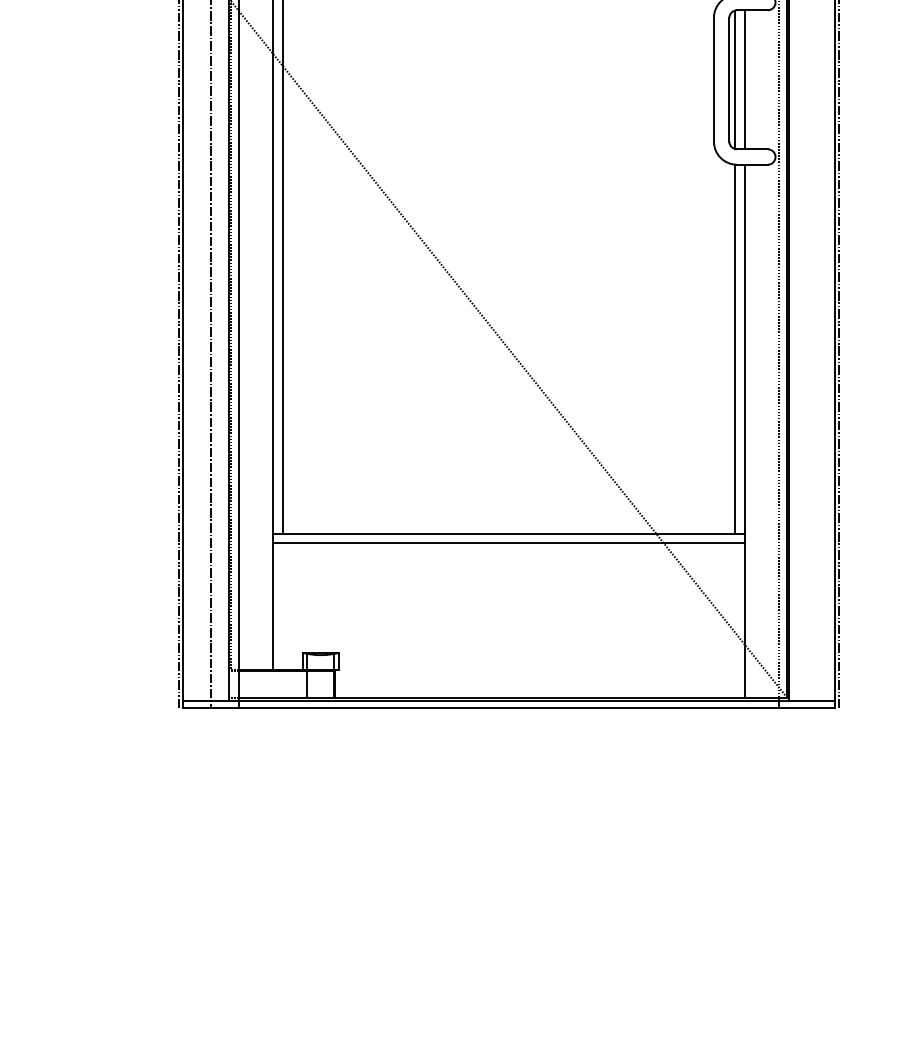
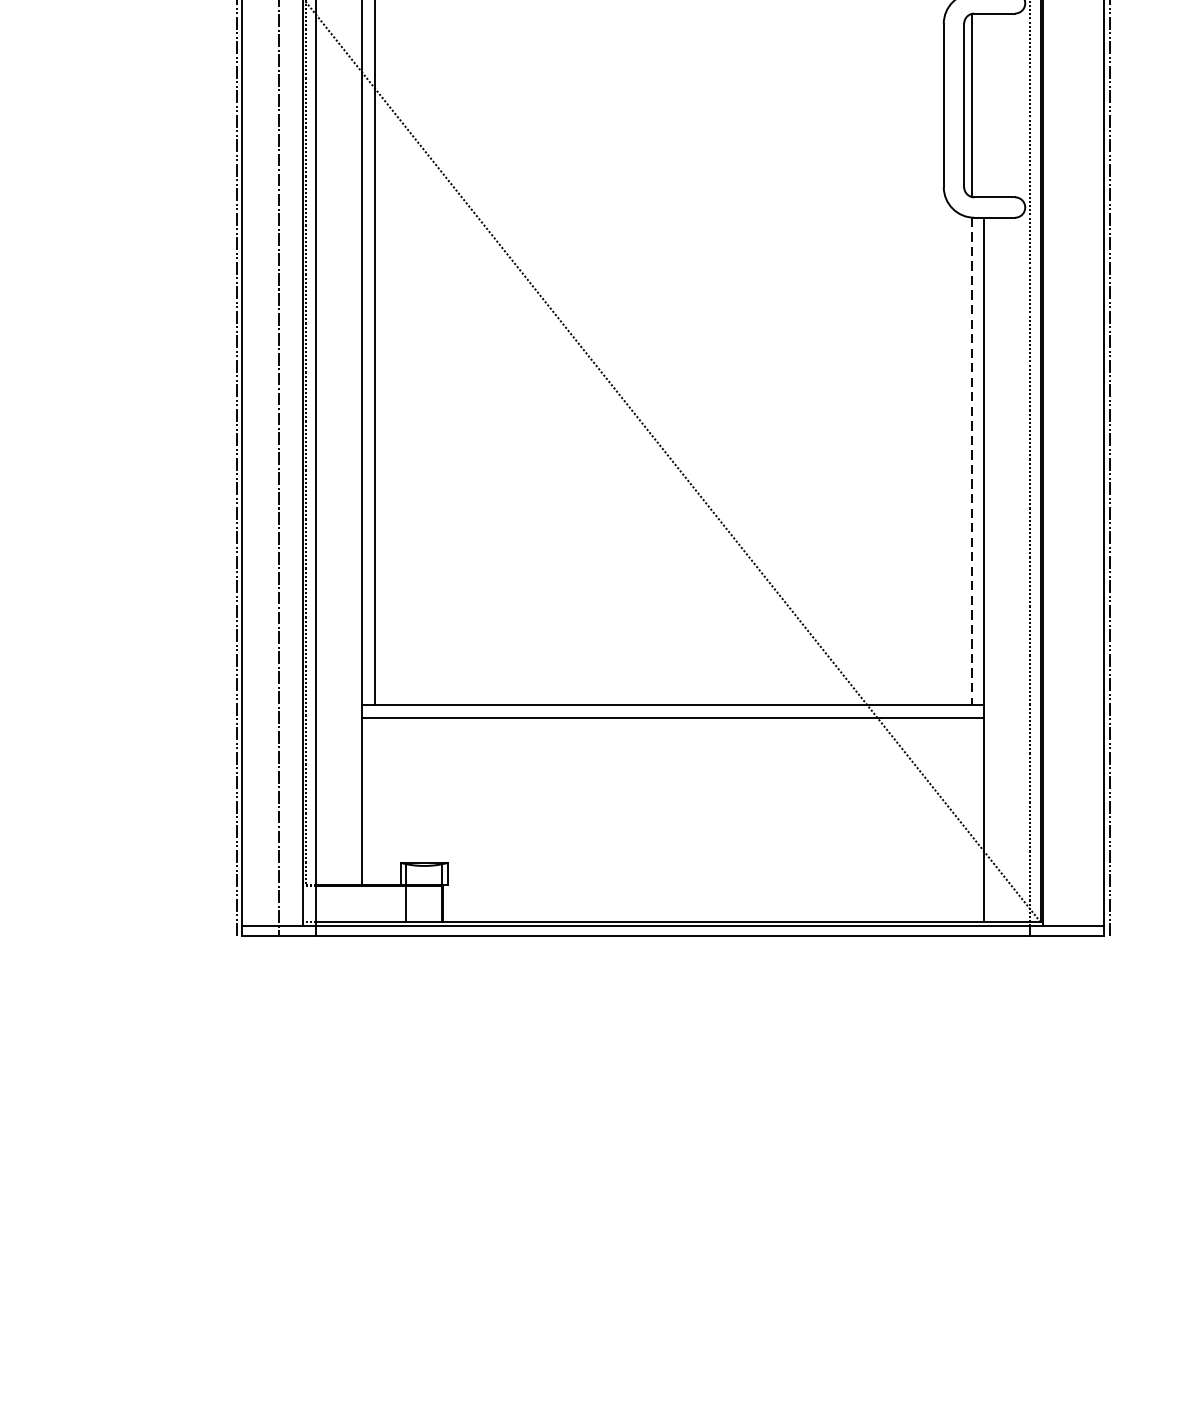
line: (744, 79) -> (984, 105), removed
line: (735, 349) -> (972, 461), solid -> dashed

